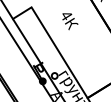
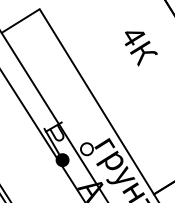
text: (70, 21) -> (141, 48), moved

